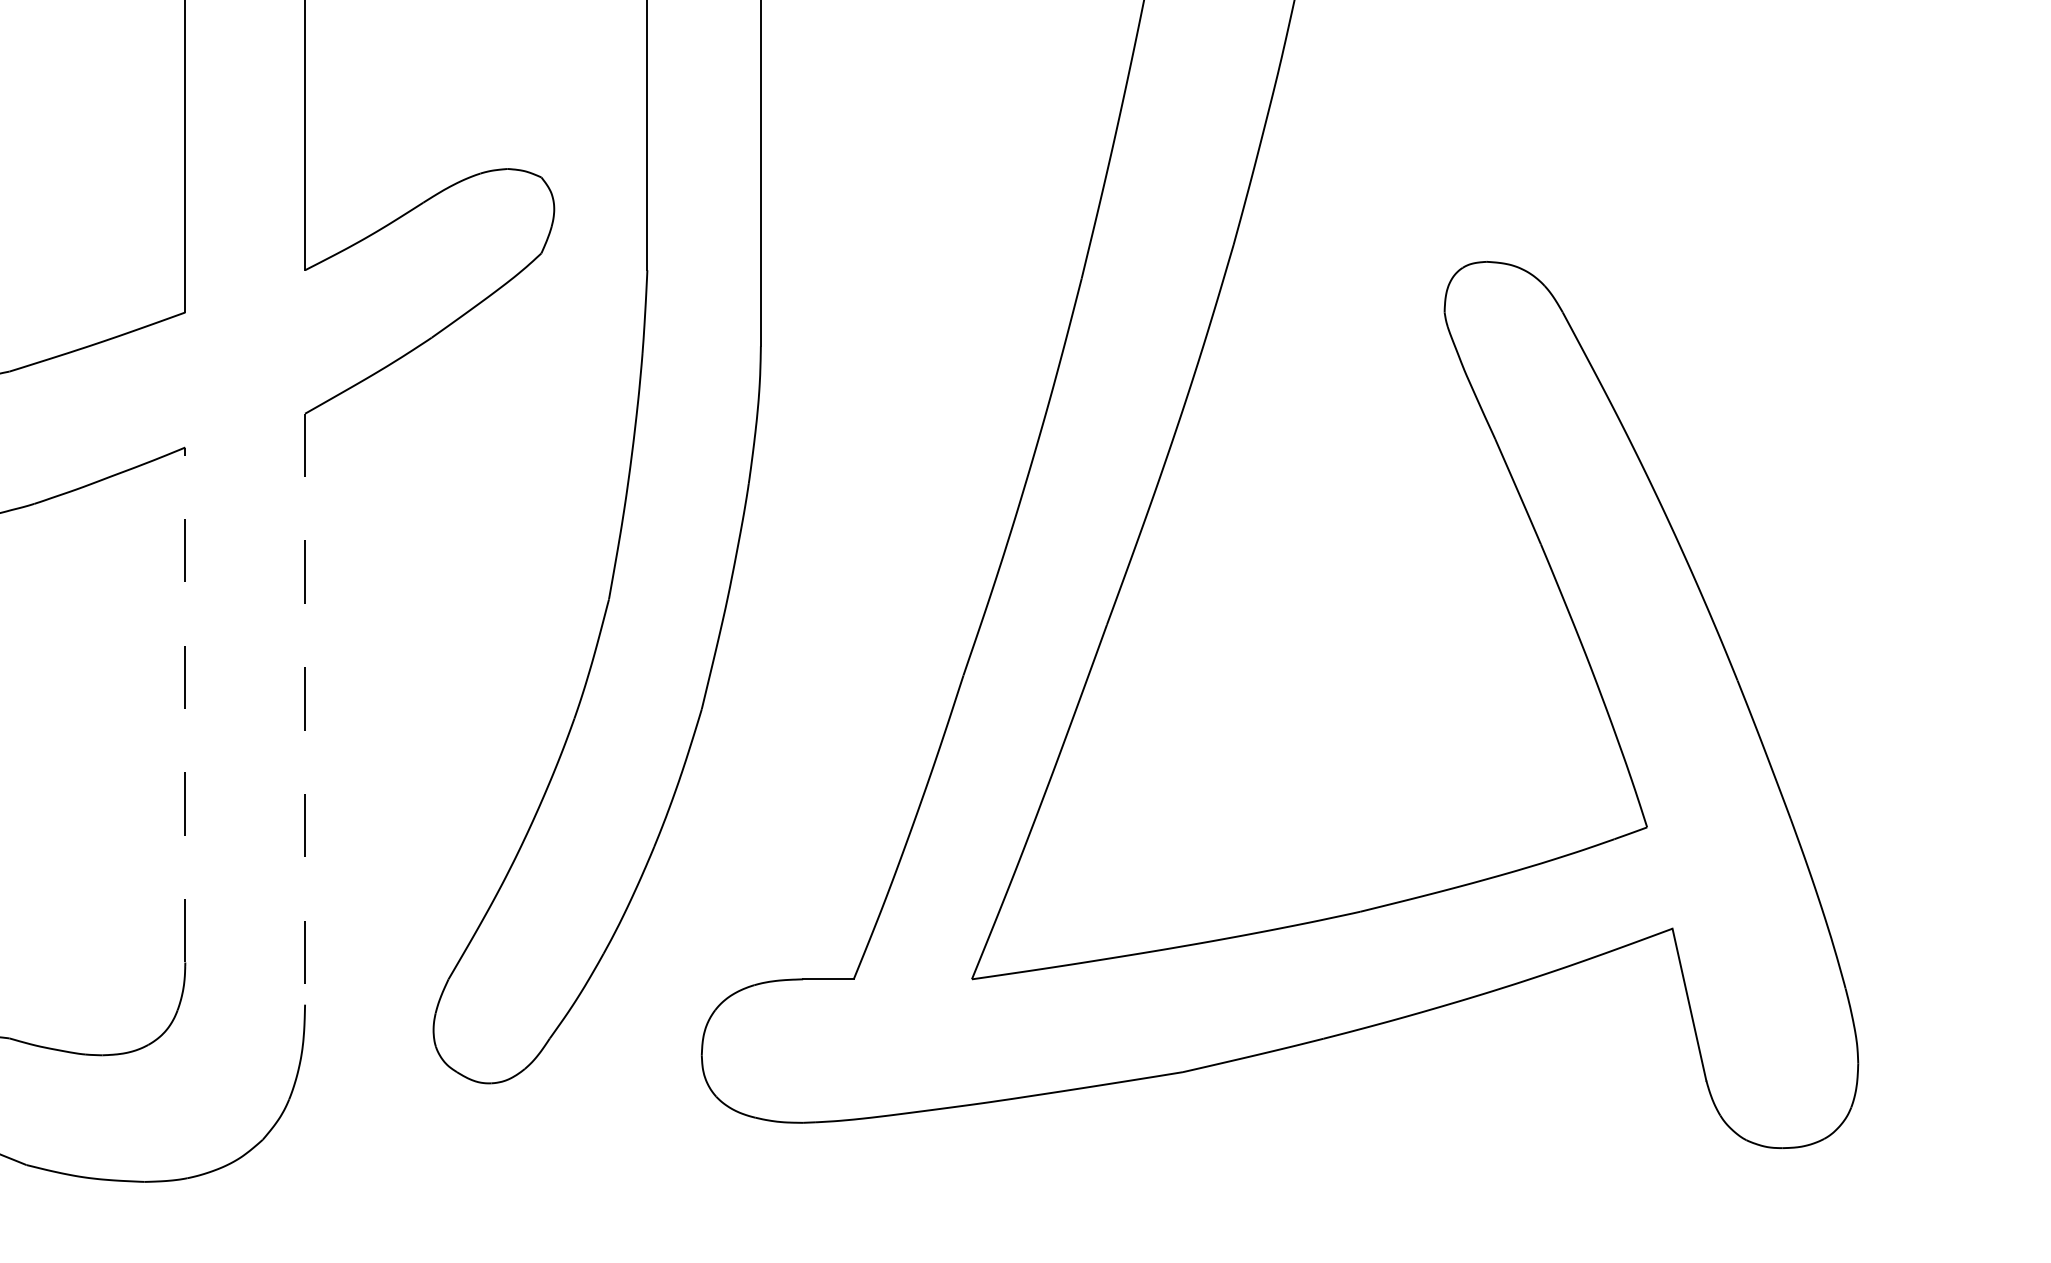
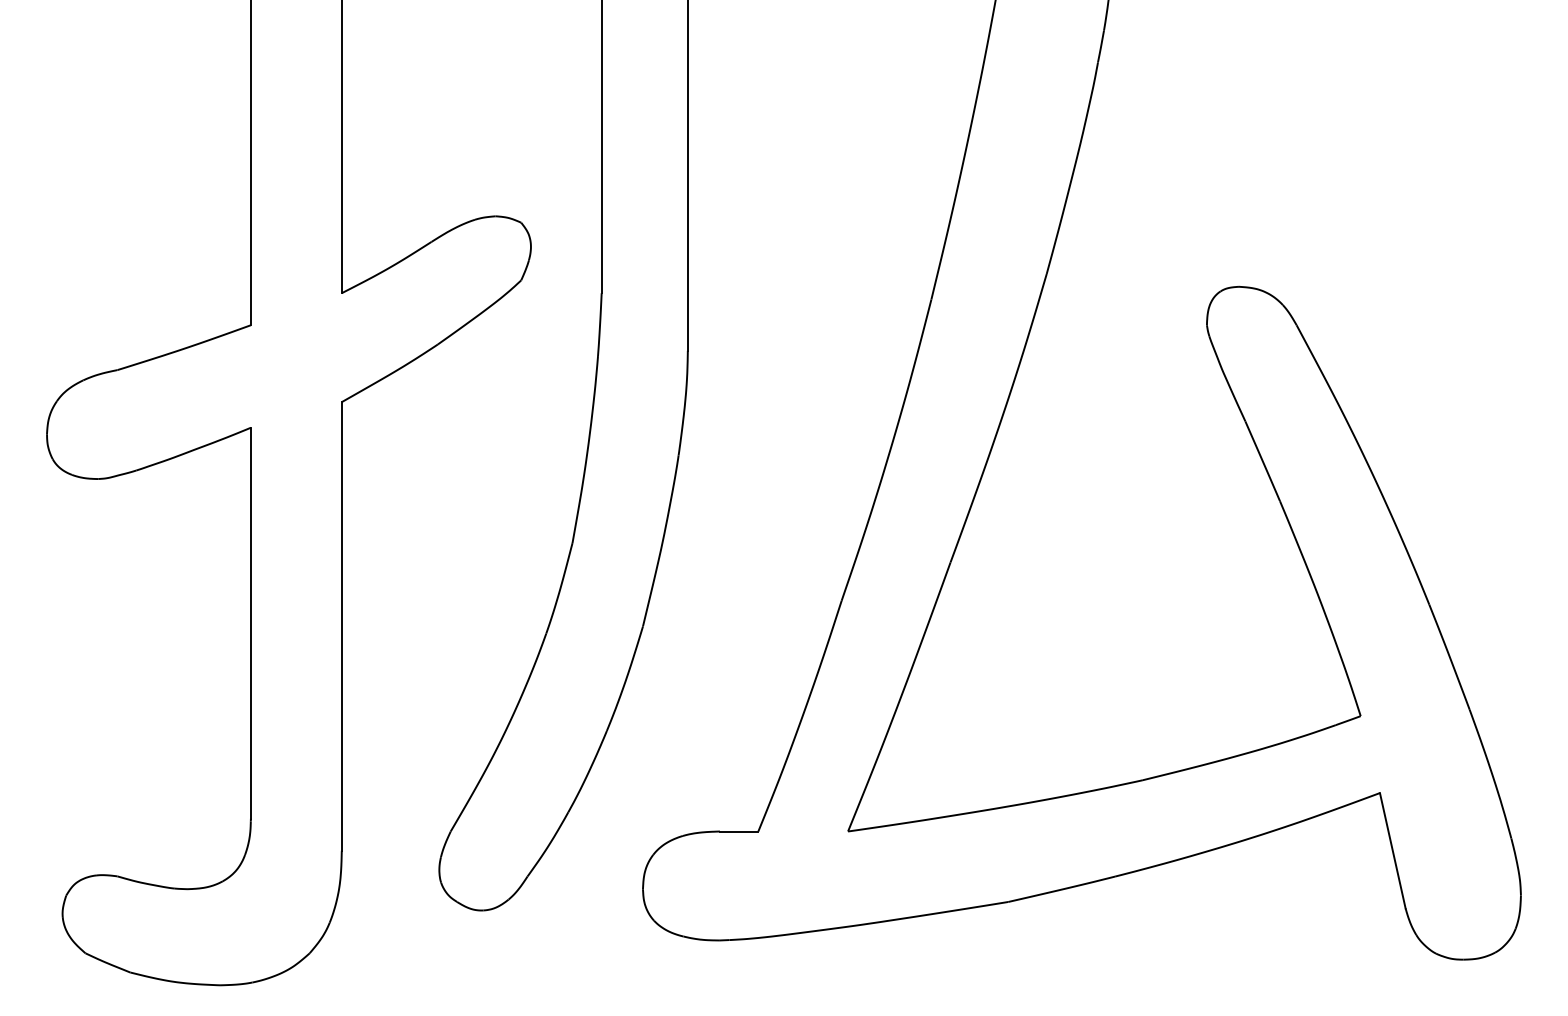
line: (184, 704) -> (250, 622), dashed -> solid
line: (304, 709) -> (341, 626), dashed -> solid

